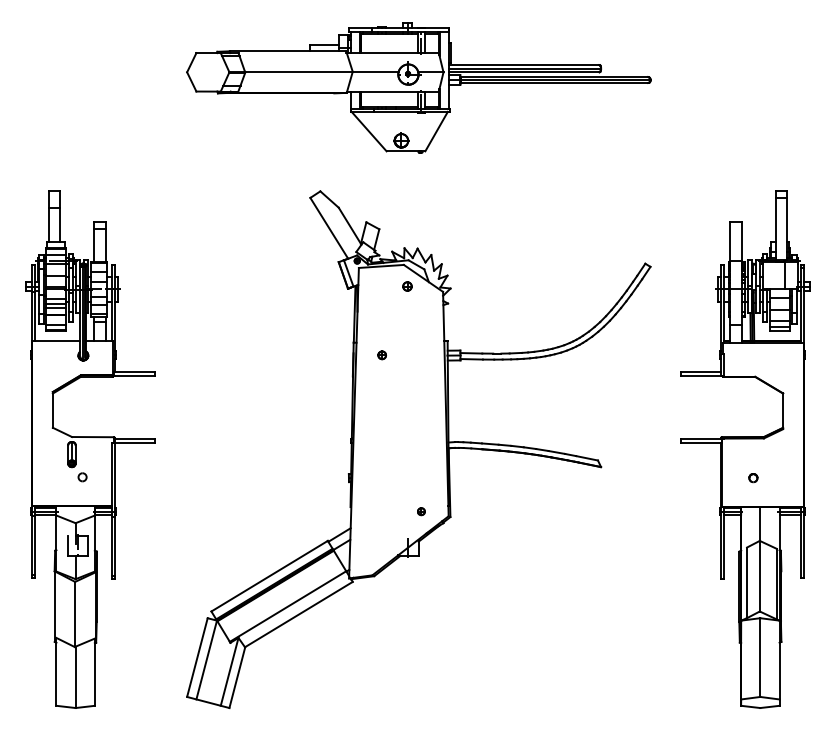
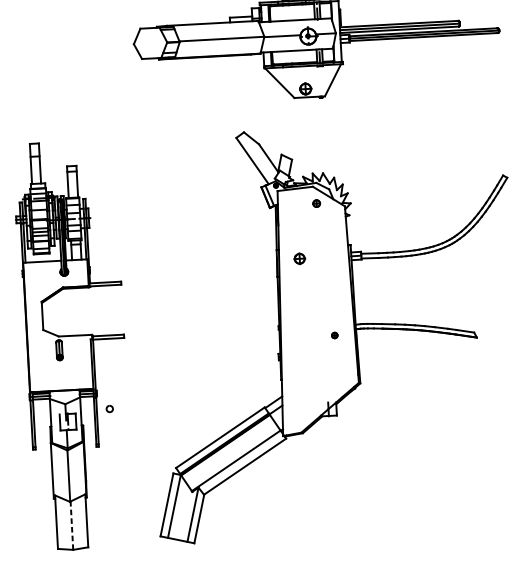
part: (381, 355) -> (299, 259), size x1.6
part: (82, 477) -> (109, 409), moved
part: (421, 511) -> (334, 335), moved
line: (75, 677) -> (71, 525), solid -> dashed

